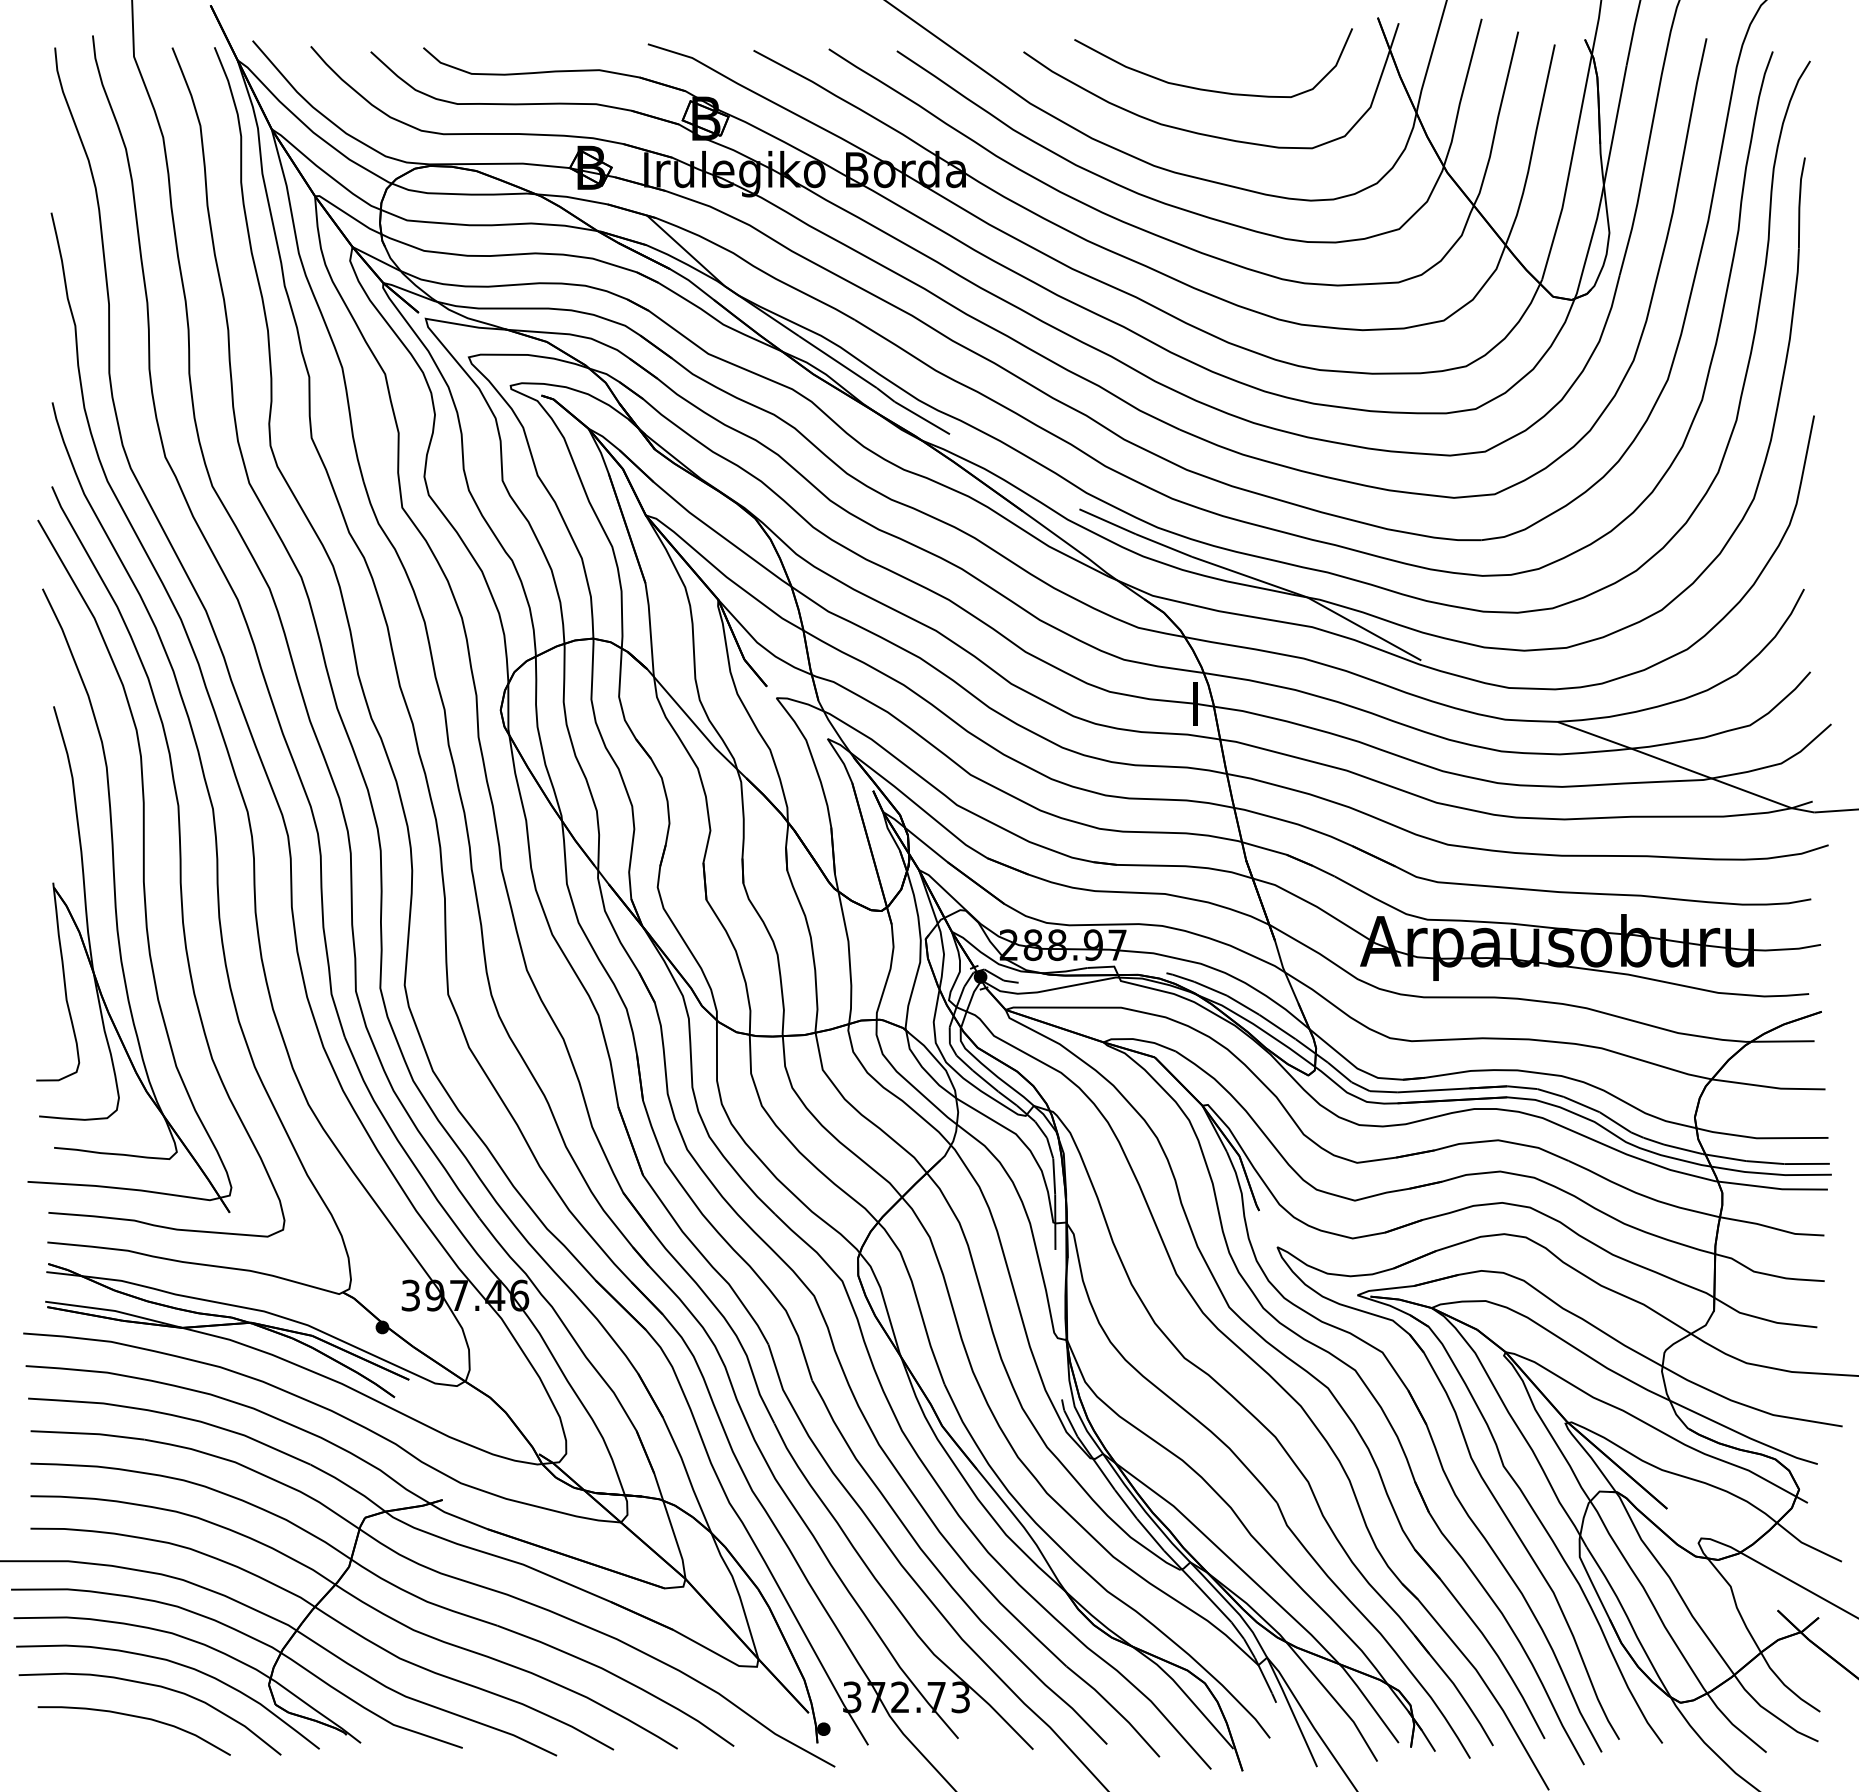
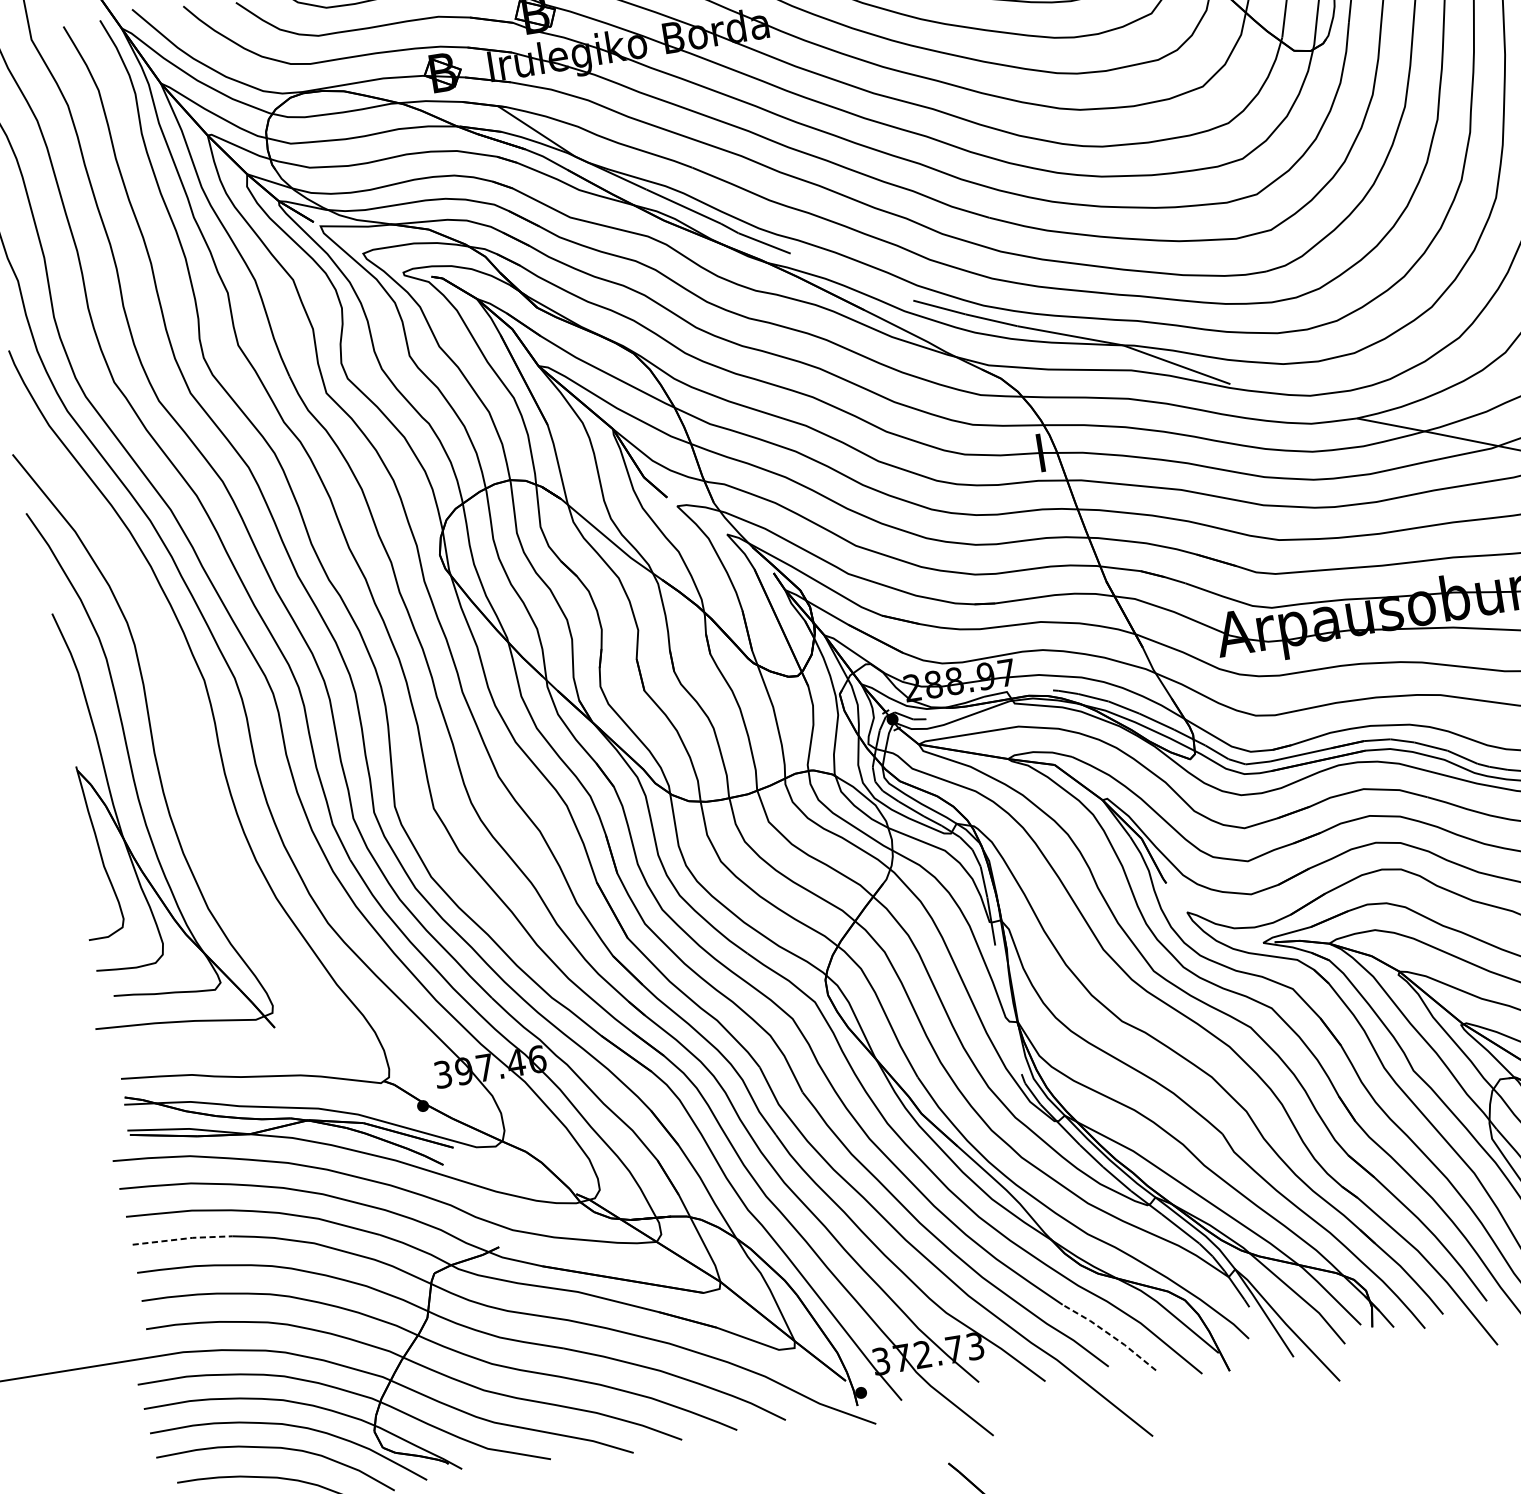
curve: (179, 861) -> (182, 730), removed
line: (88, 1433) -> (183, 1238), solid -> dashed
line: (1114, 1708) -> (1110, 1334), solid -> dashed

